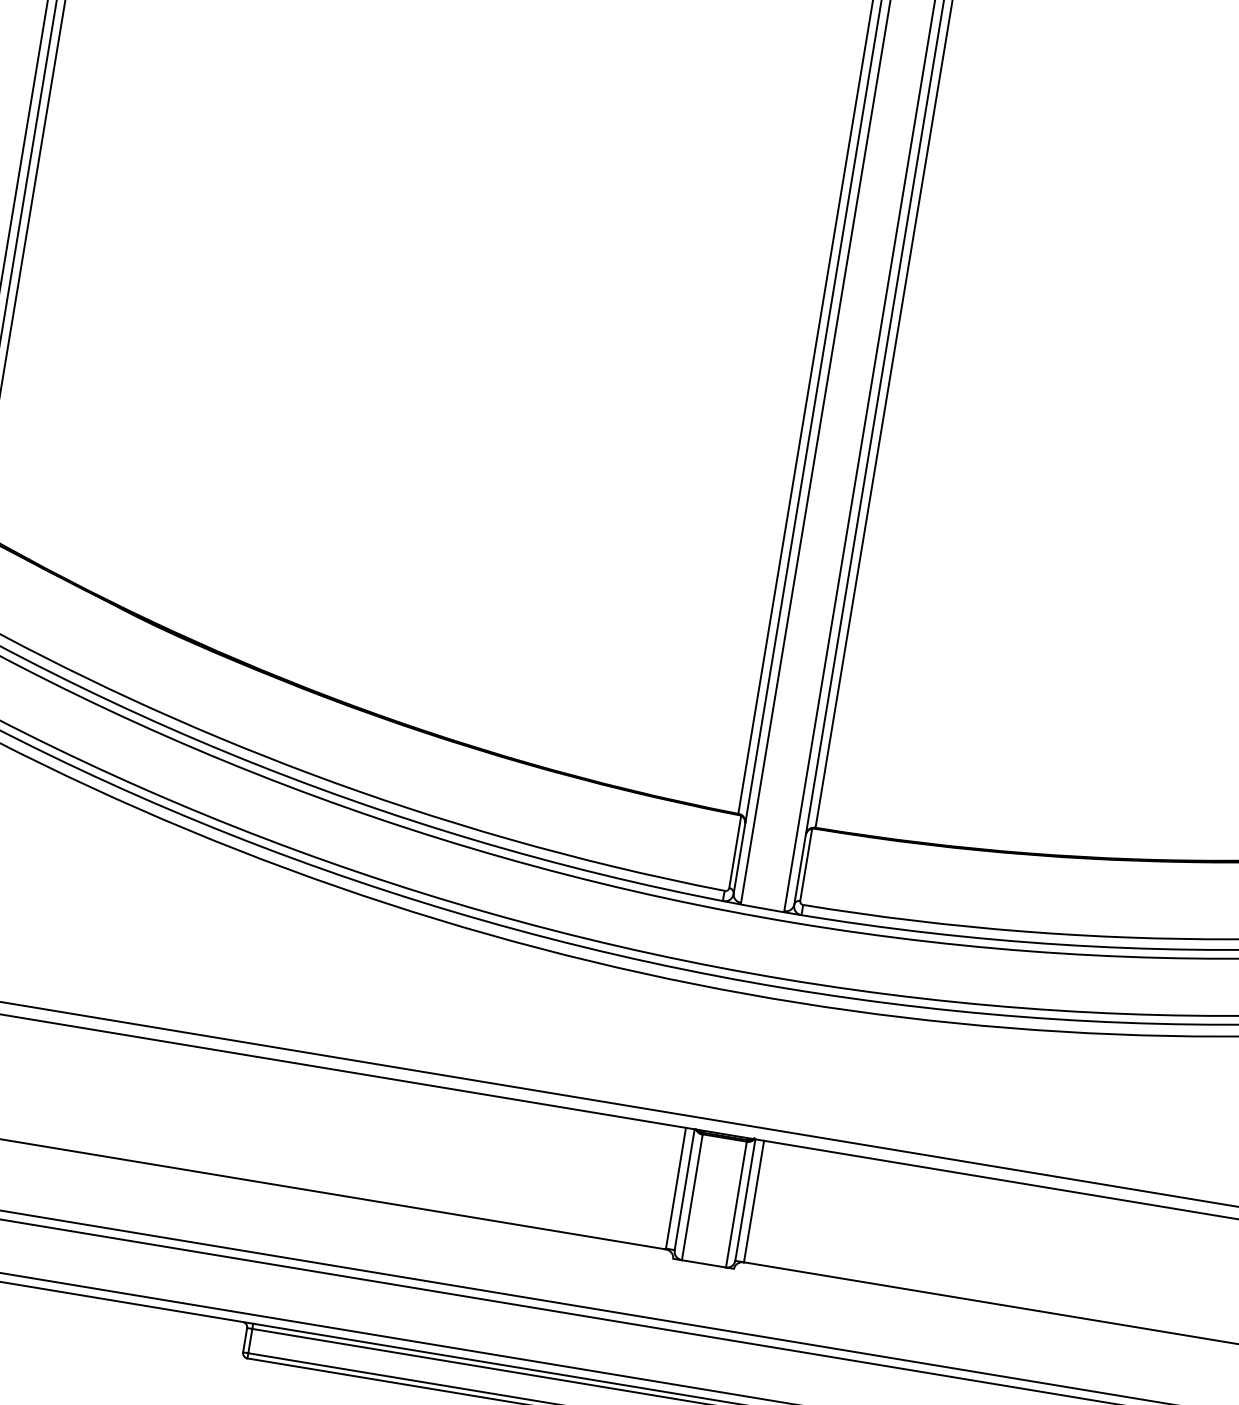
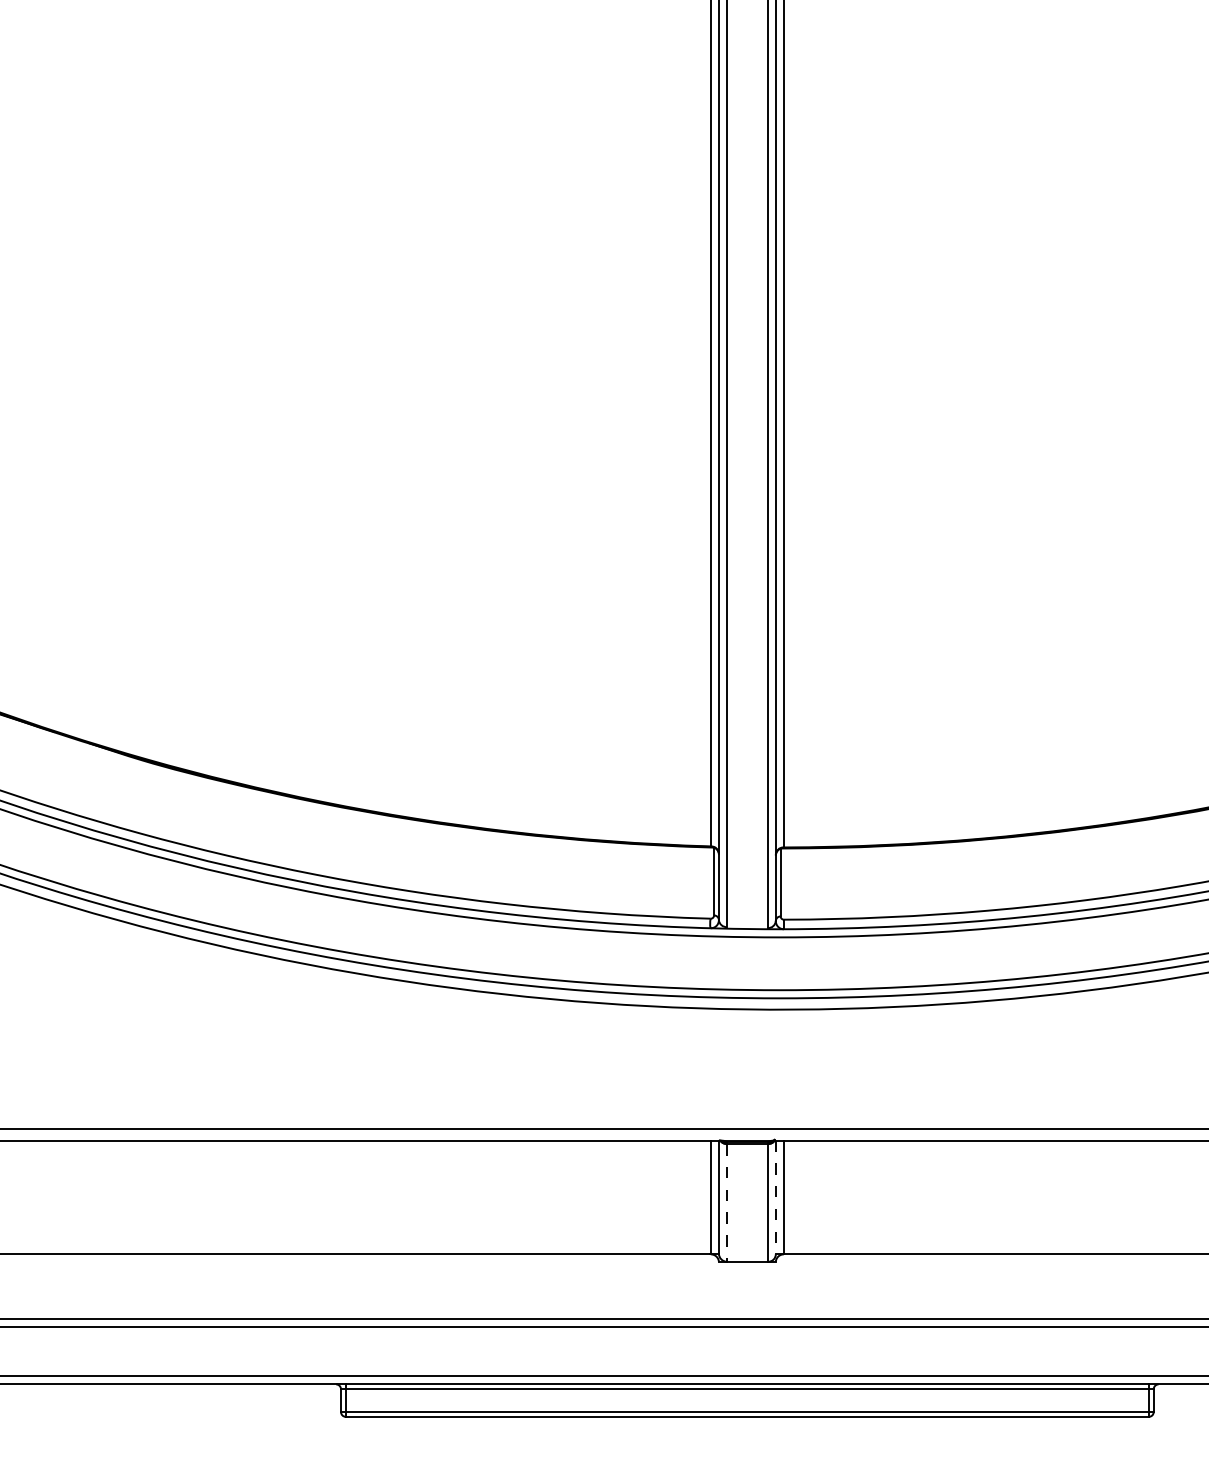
line: (692, 1196) -> (727, 1202), solid -> dashed
line: (745, 1200) -> (775, 1197), solid -> dashed

